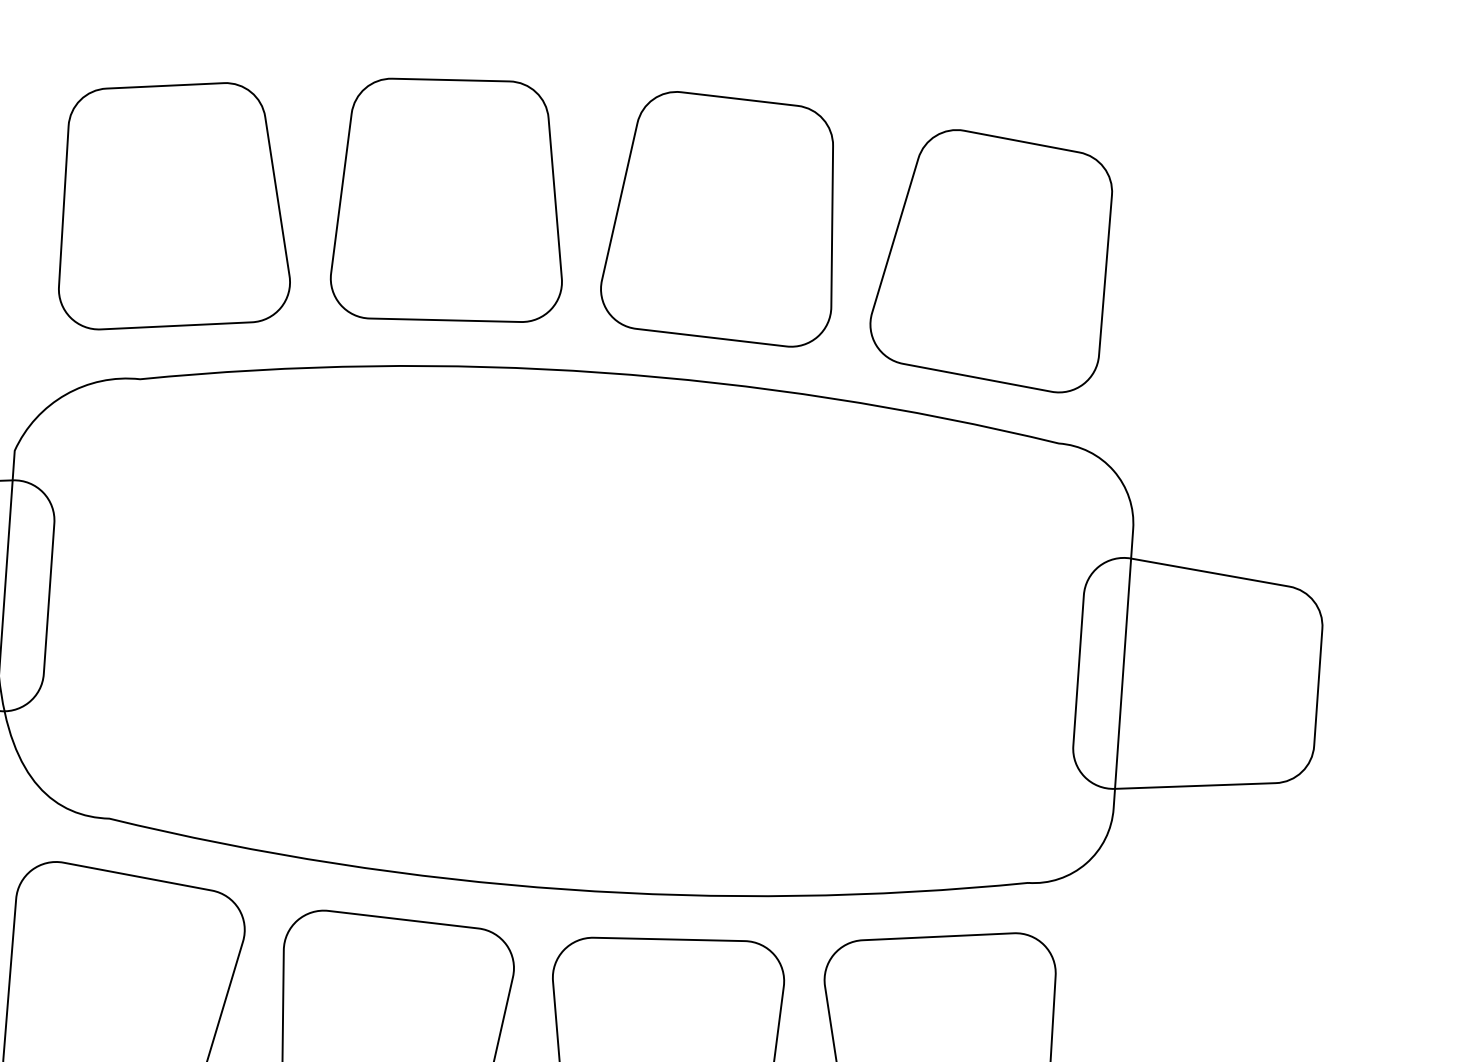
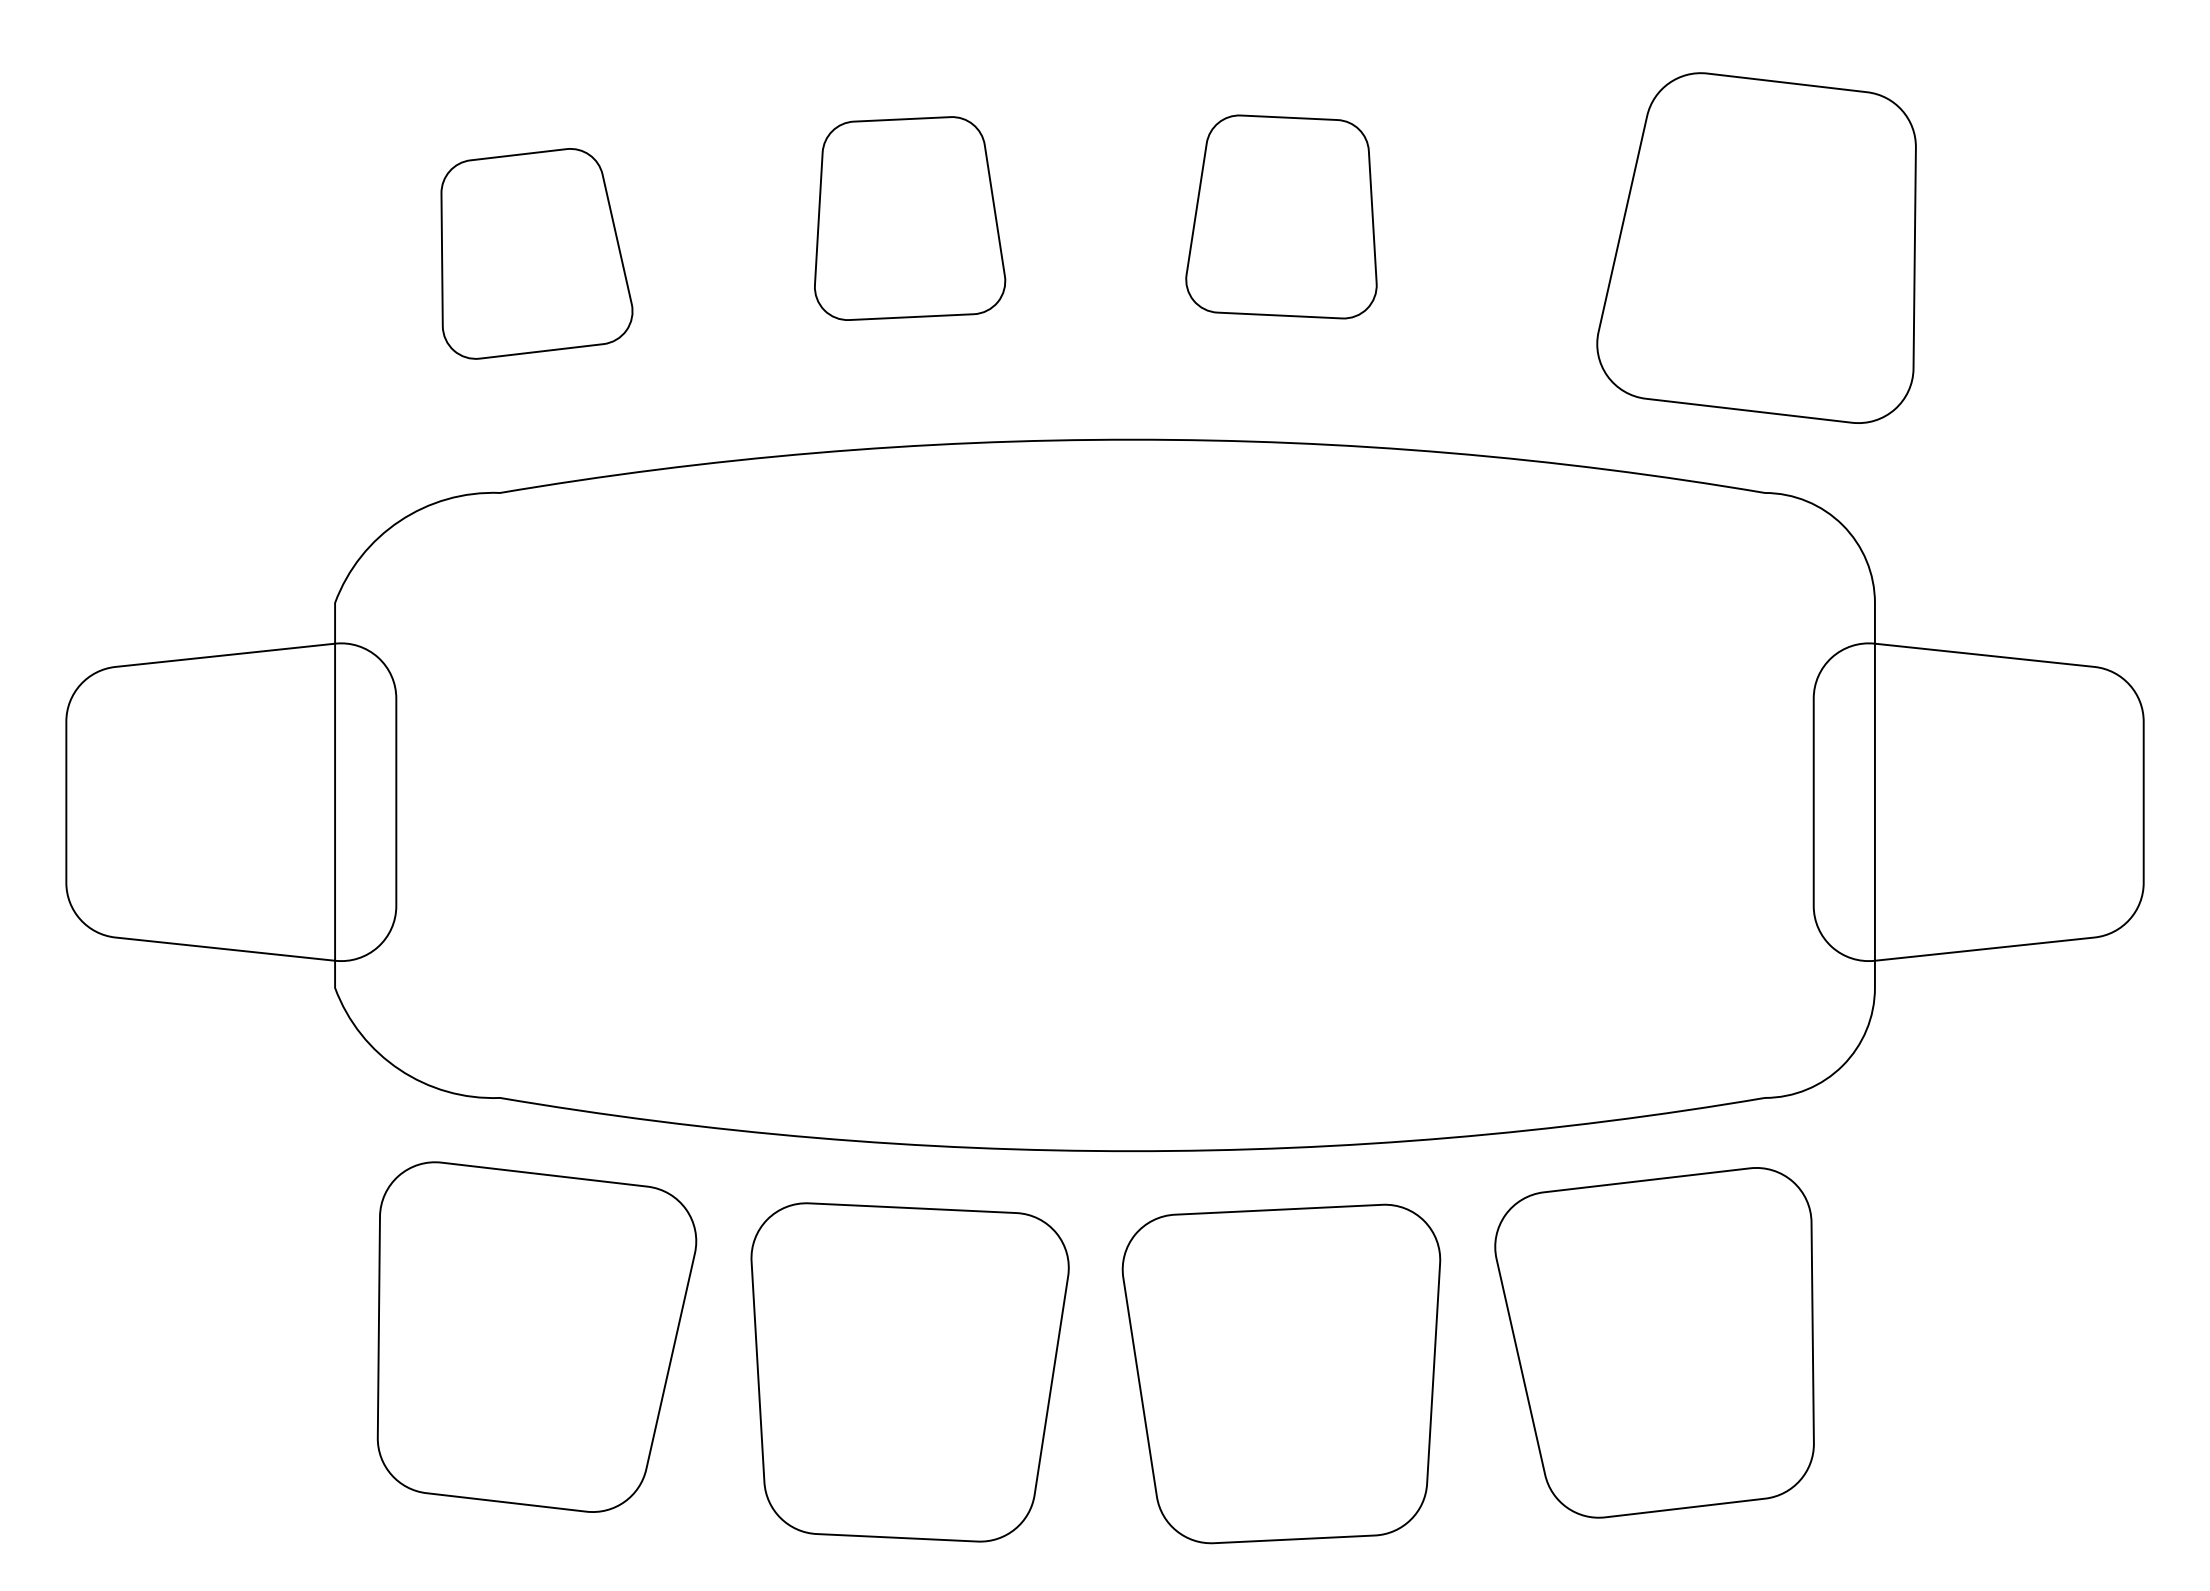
part: (451, 200) -> (909, 218), size x0.6
part: (178, 207) -> (536, 253), size x0.6
part: (721, 218) -> (1281, 216), size x0.6
part: (991, 259) -> (1756, 247), moved

